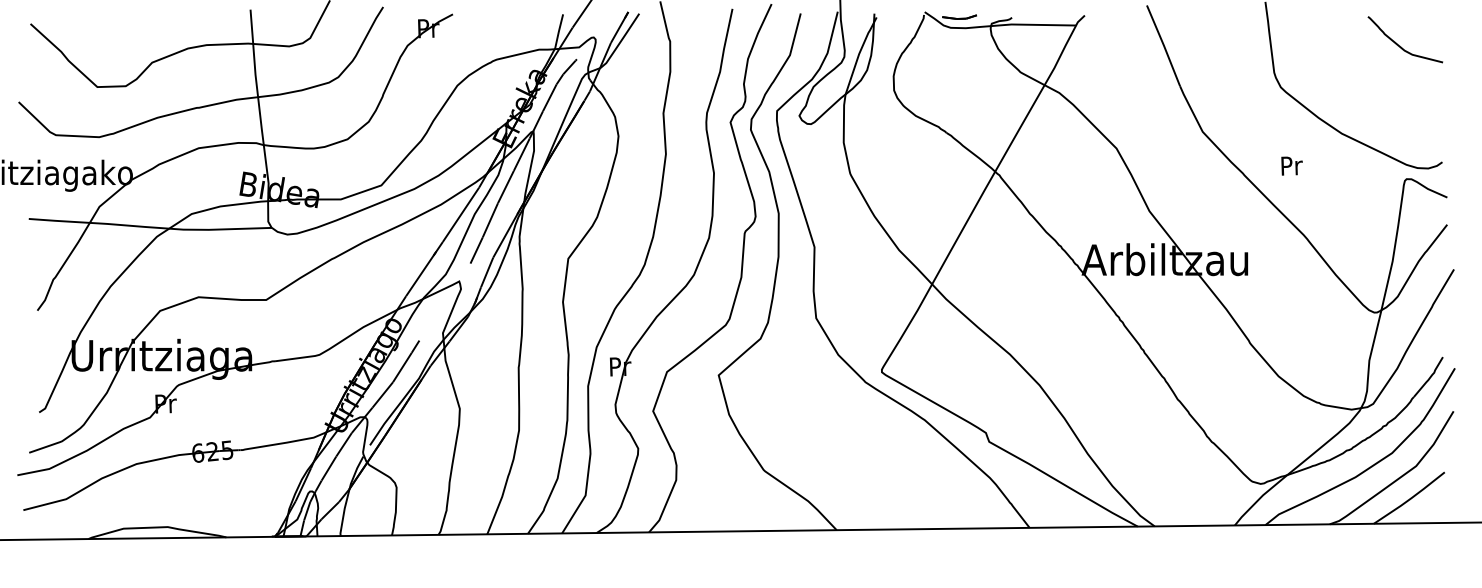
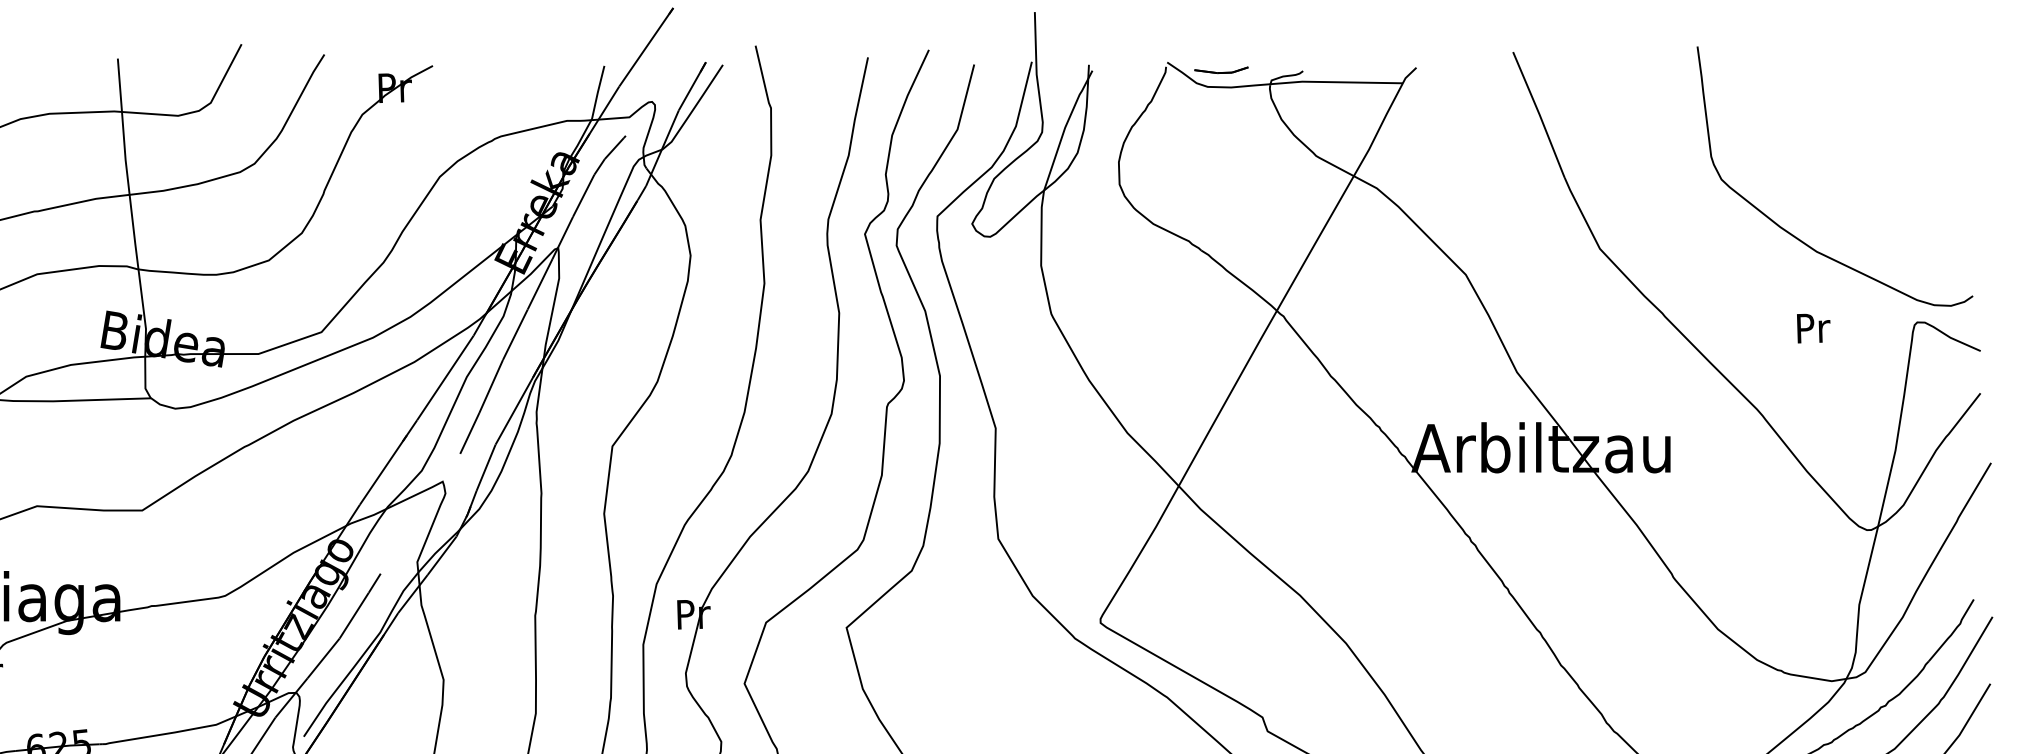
curve: (1401, 46) -> (1909, 115), removed
text: (1291, 165) -> (1812, 327), moved

